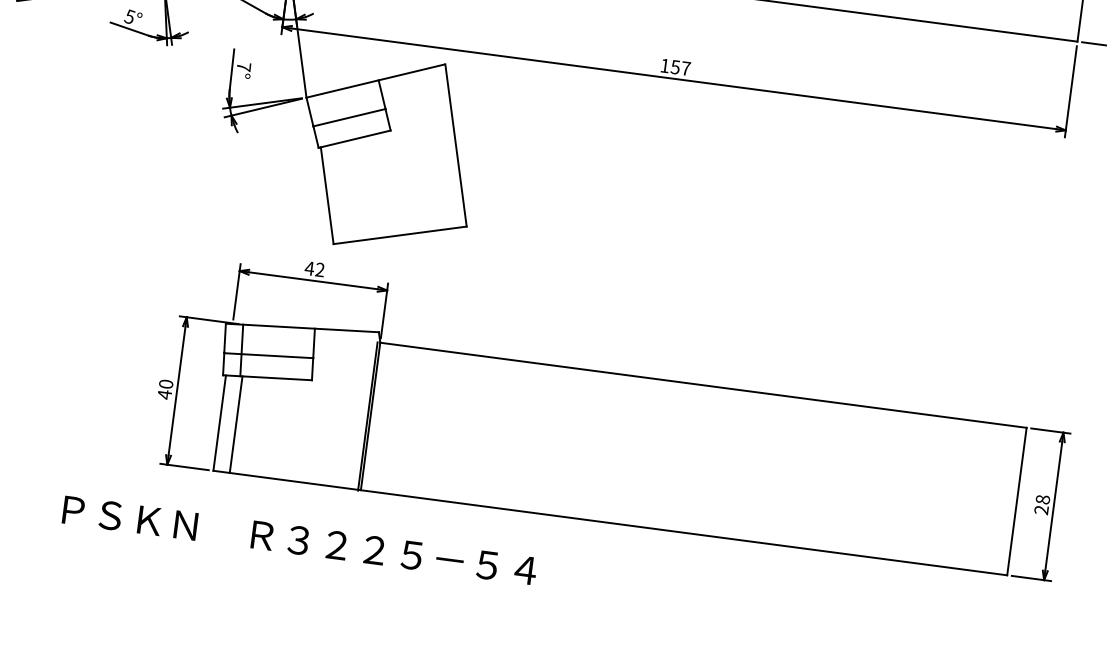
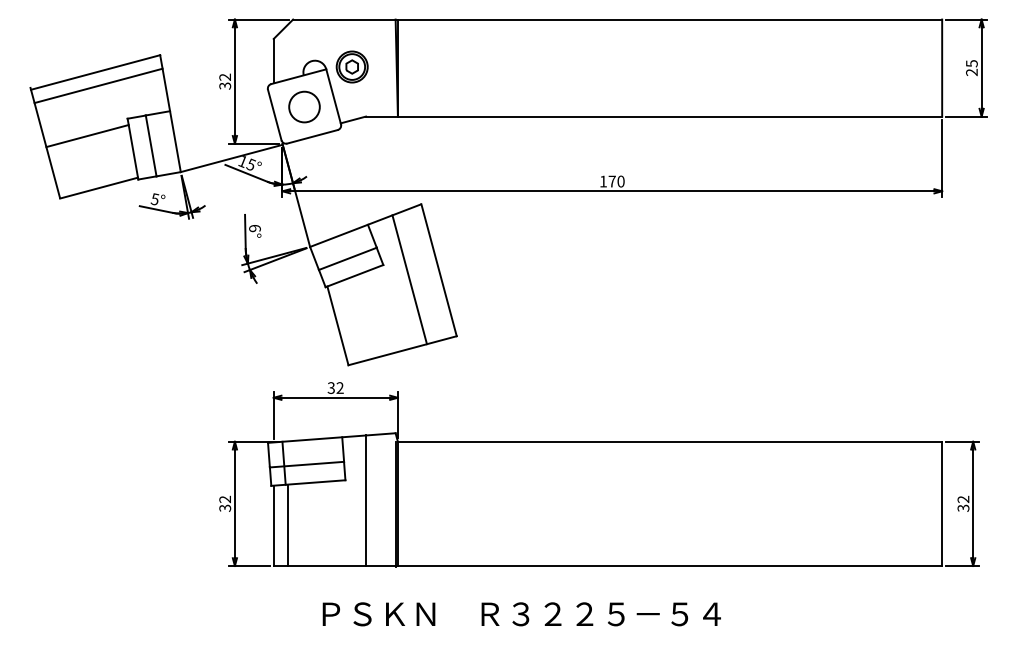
text: (243, 67) -> (254, 228), 7° -> 6°
text: (680, 67) -> (616, 181), 157 -> 170
line: (419, 151) -> (409, 279), added
text: (309, 267) -> (331, 387), 42 -> 32
text: (165, 389) -> (225, 503), 40 -> 32
line: (333, 407) -> (366, 500), added
text: (1042, 504) -> (963, 503), 28 -> 32
text: (299, 540) -> (521, 614), moved

